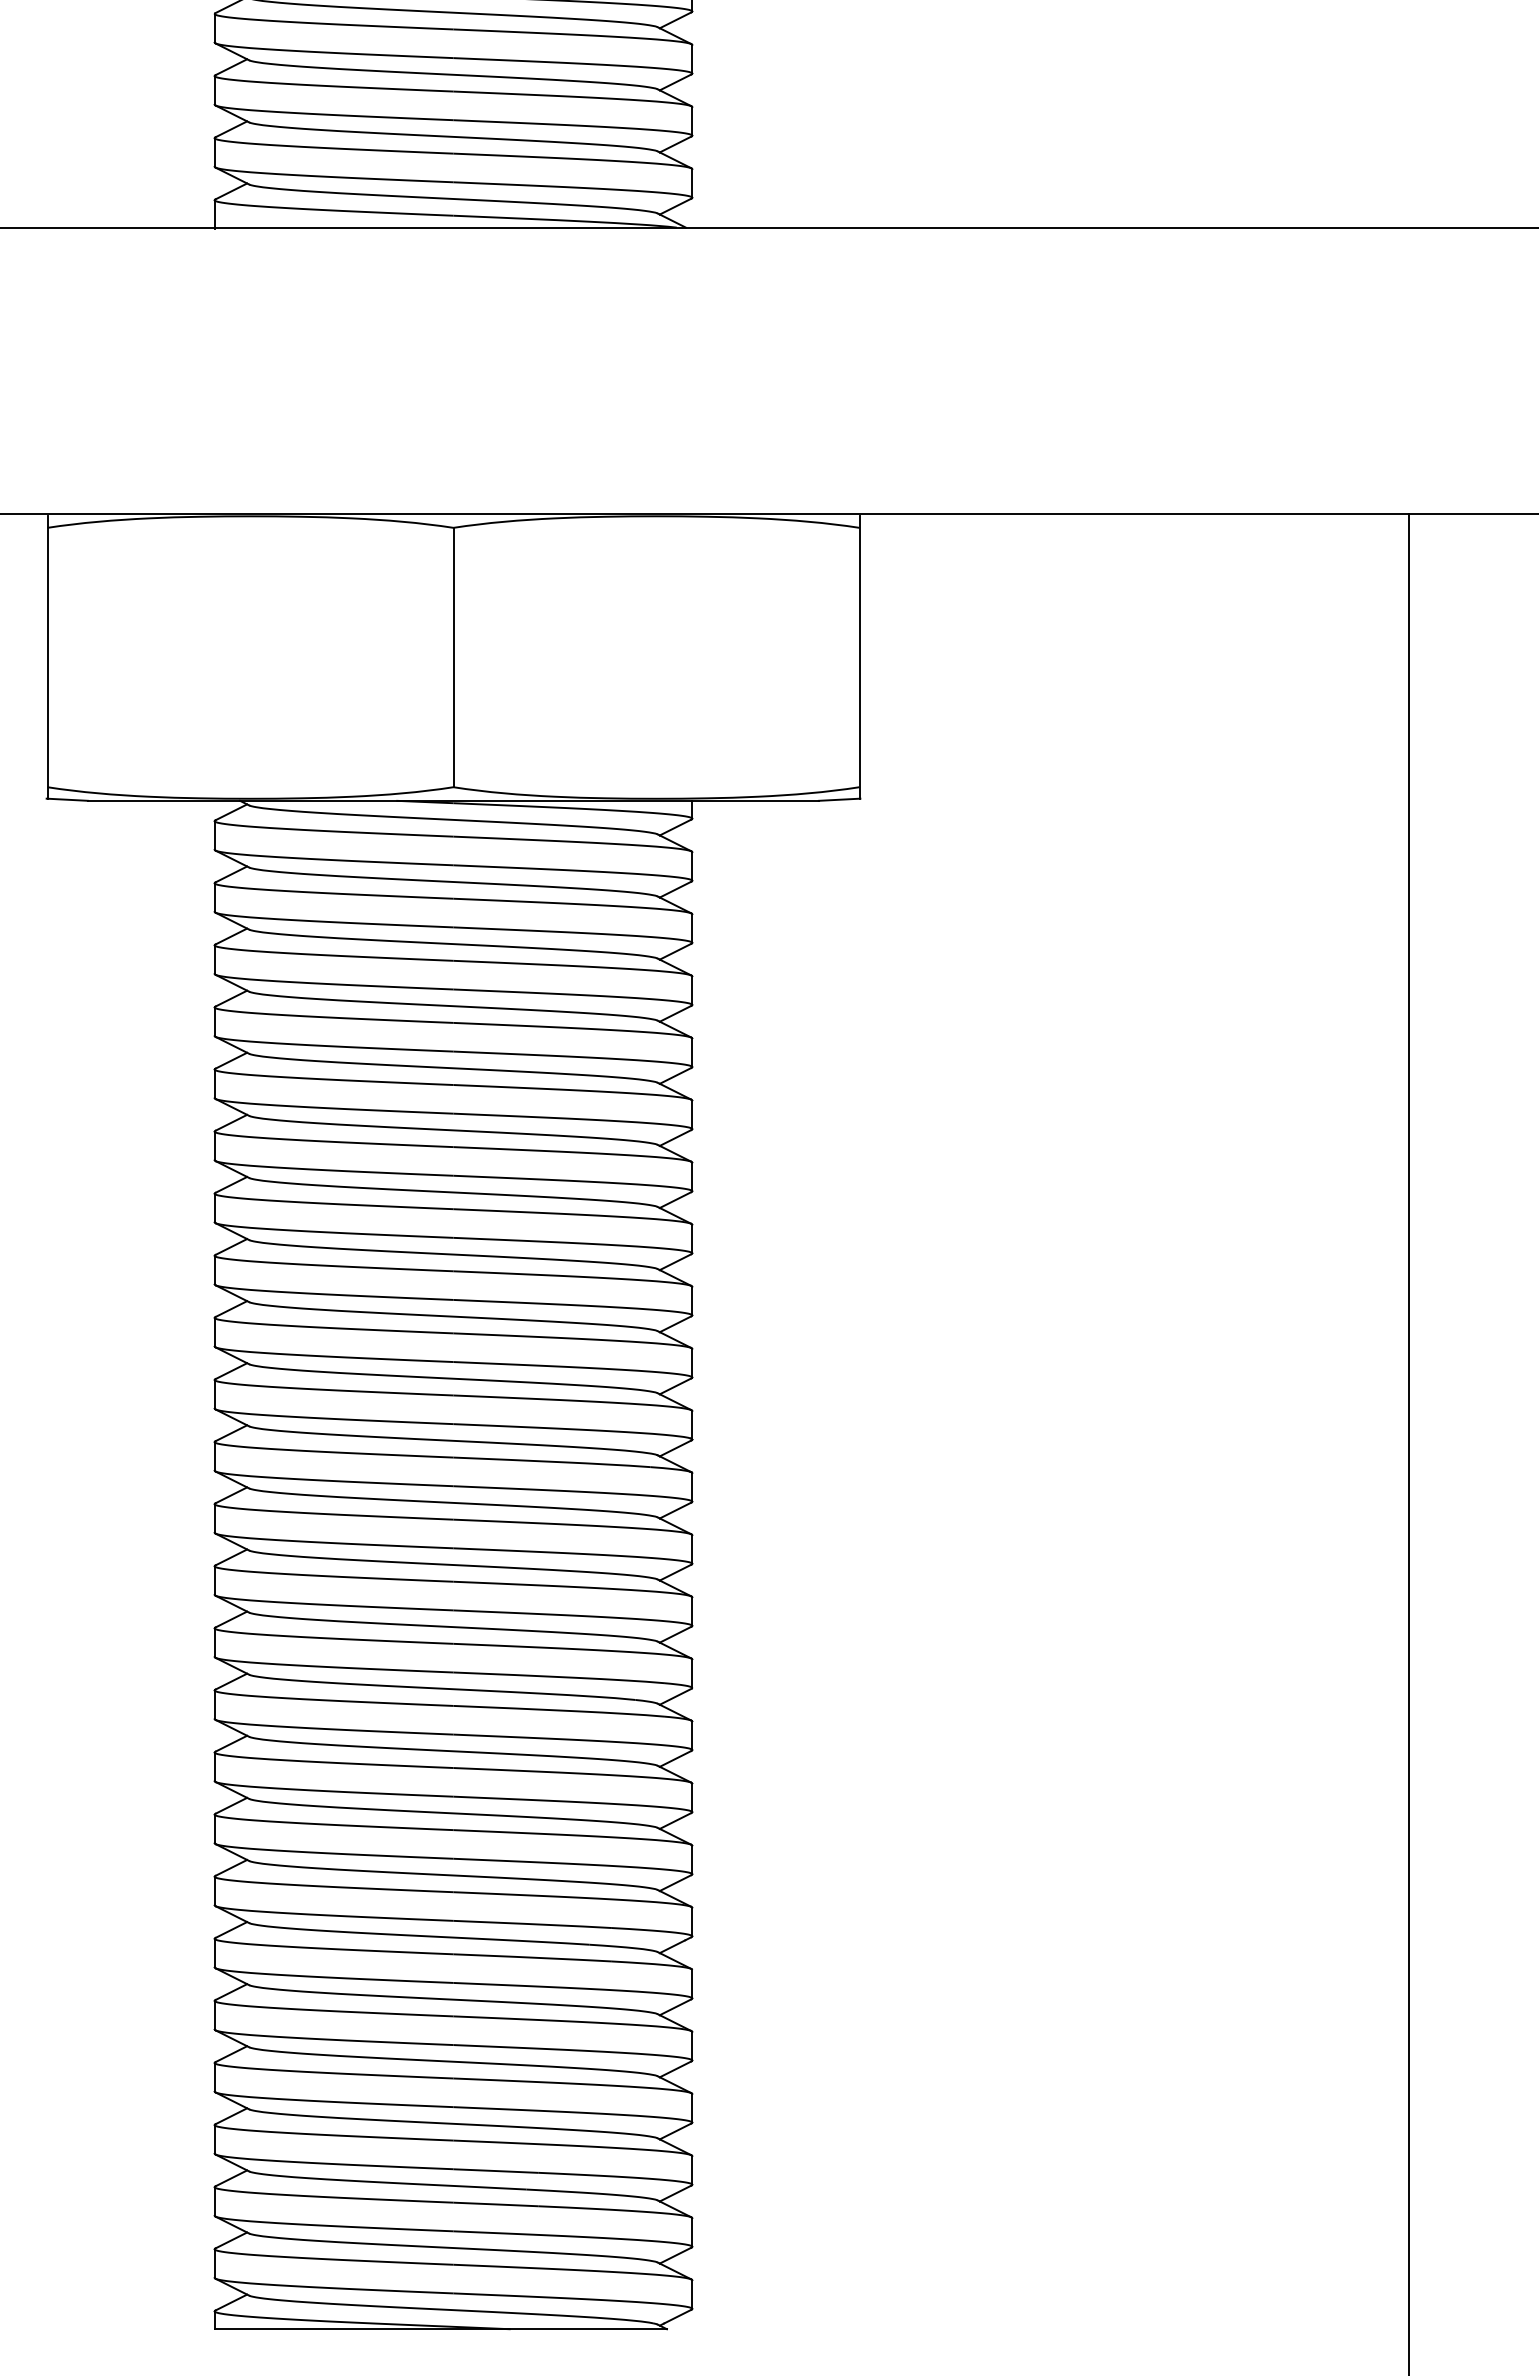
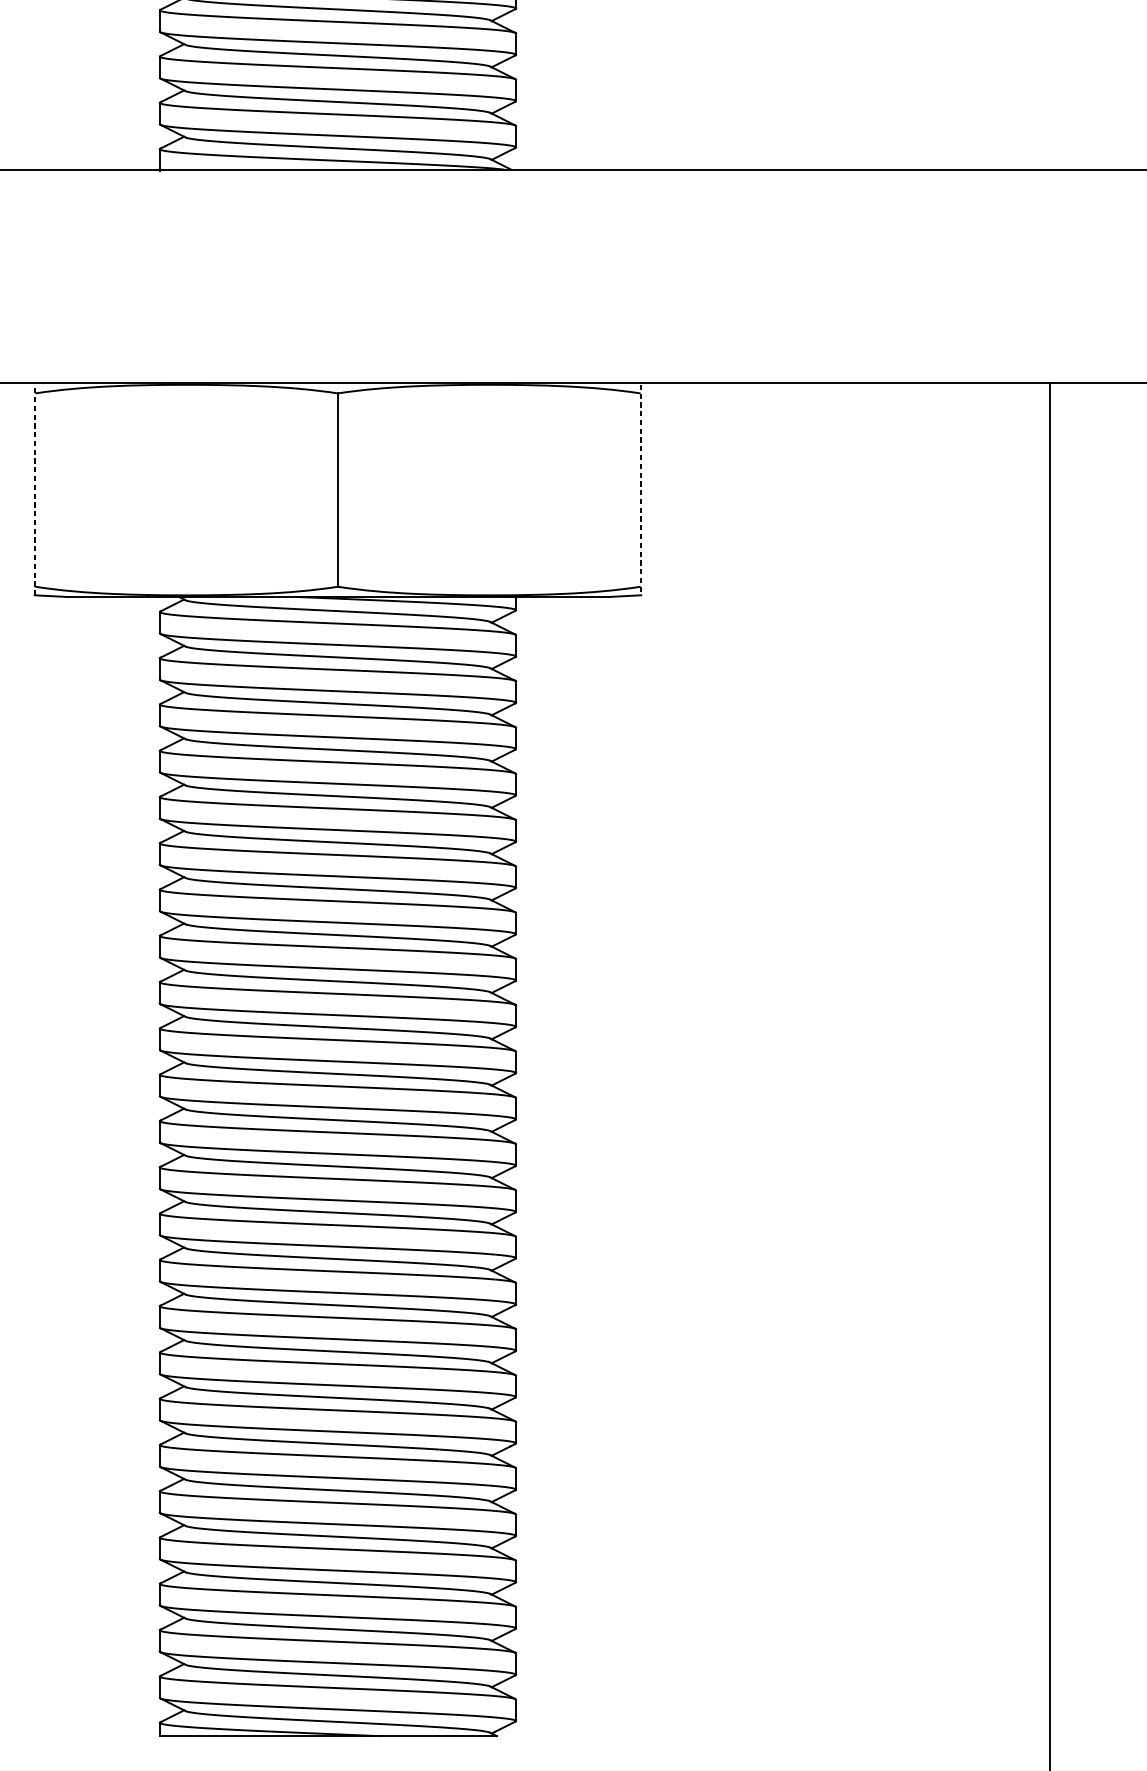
line: (47, 657) -> (35, 490), solid -> dashed
line: (859, 658) -> (640, 490), solid -> dashed

